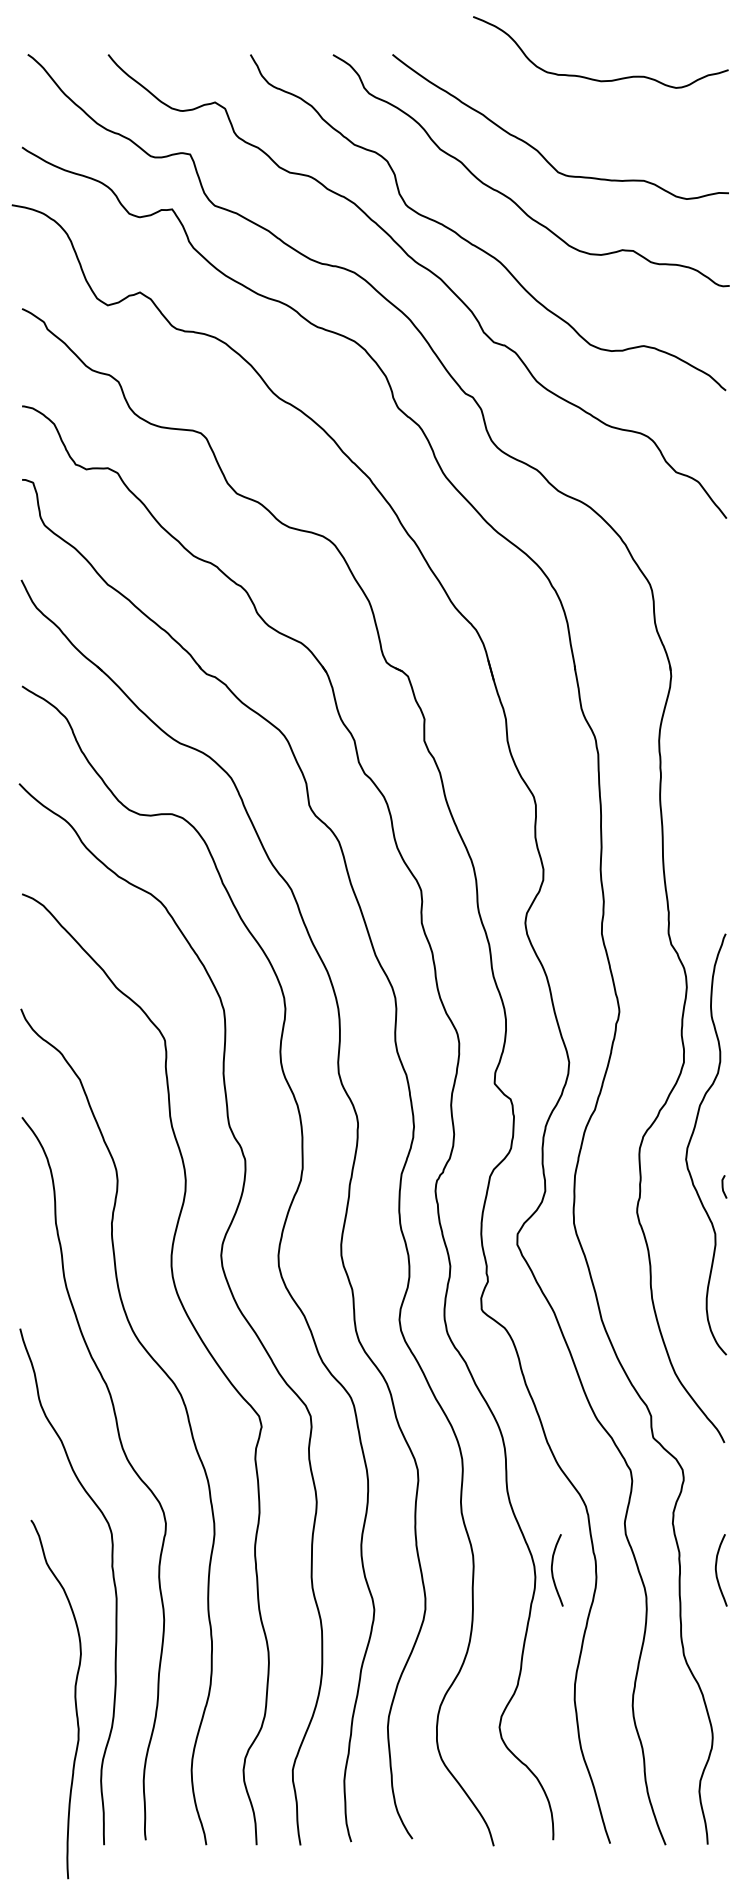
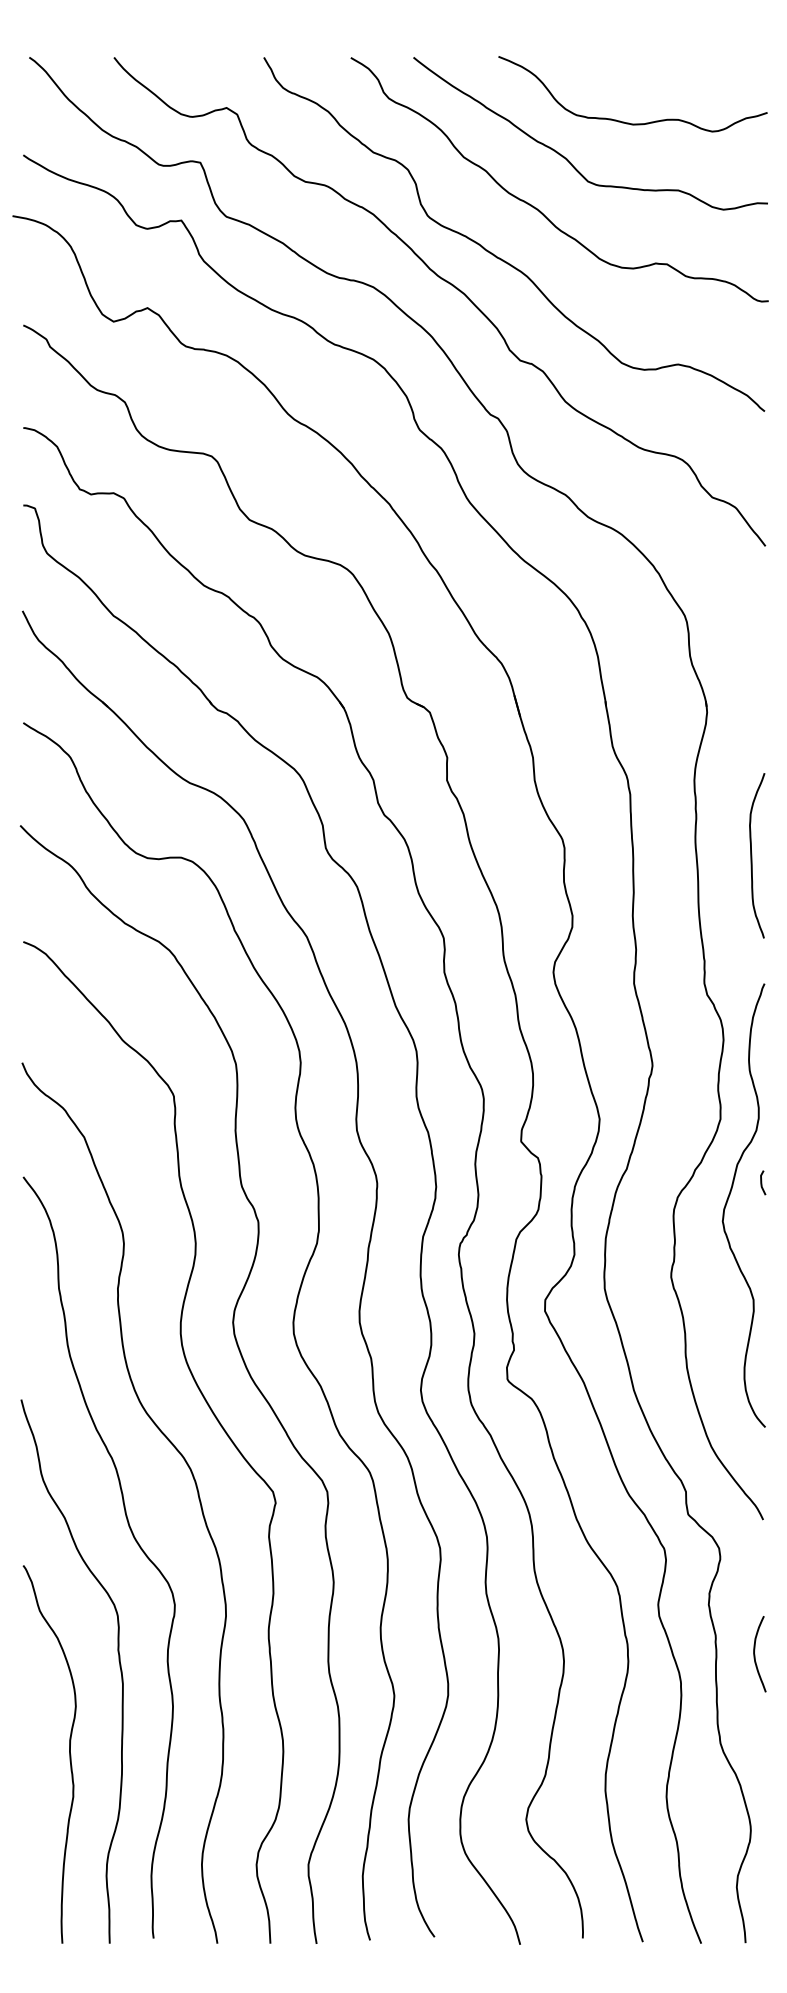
curve: (593, 78) -> (625, 121), moved
curve: (714, 813) -> (752, 856), added
line: (723, 1186) -> (762, 1182), moved
curve: (553, 1572) -> (583, 1656), removed
curve: (74, 1699) -> (69, 1754), moved

